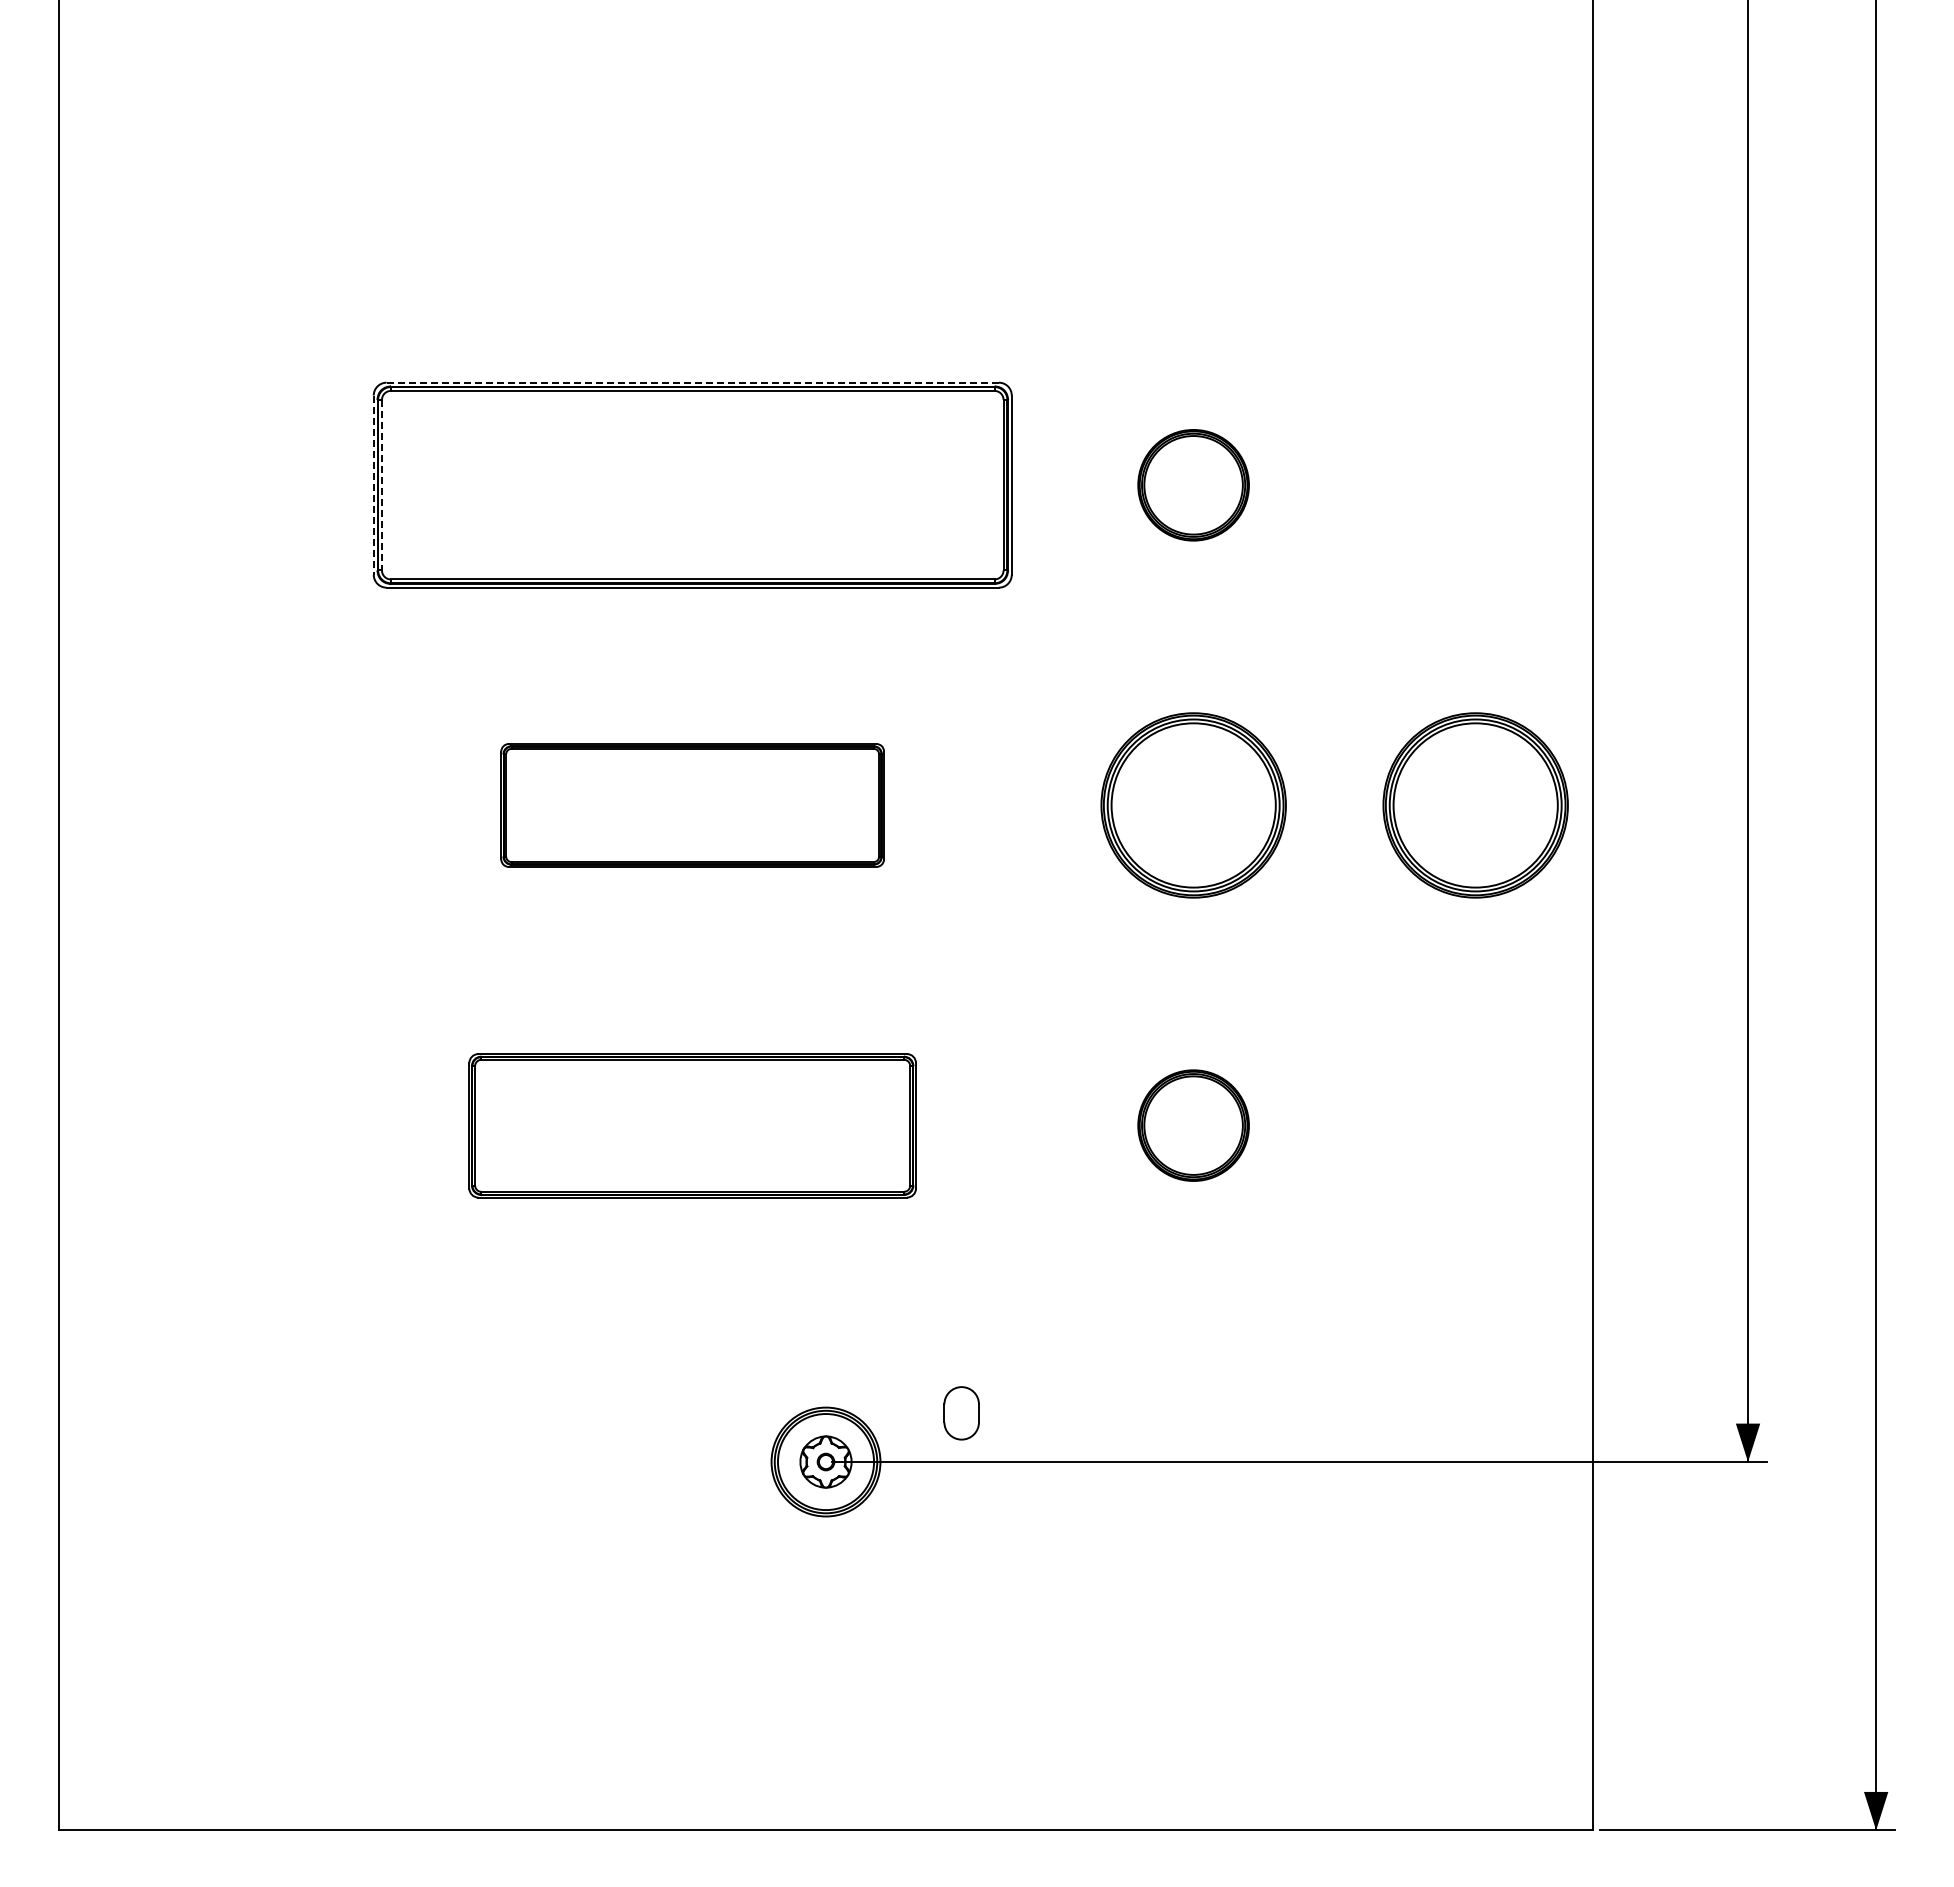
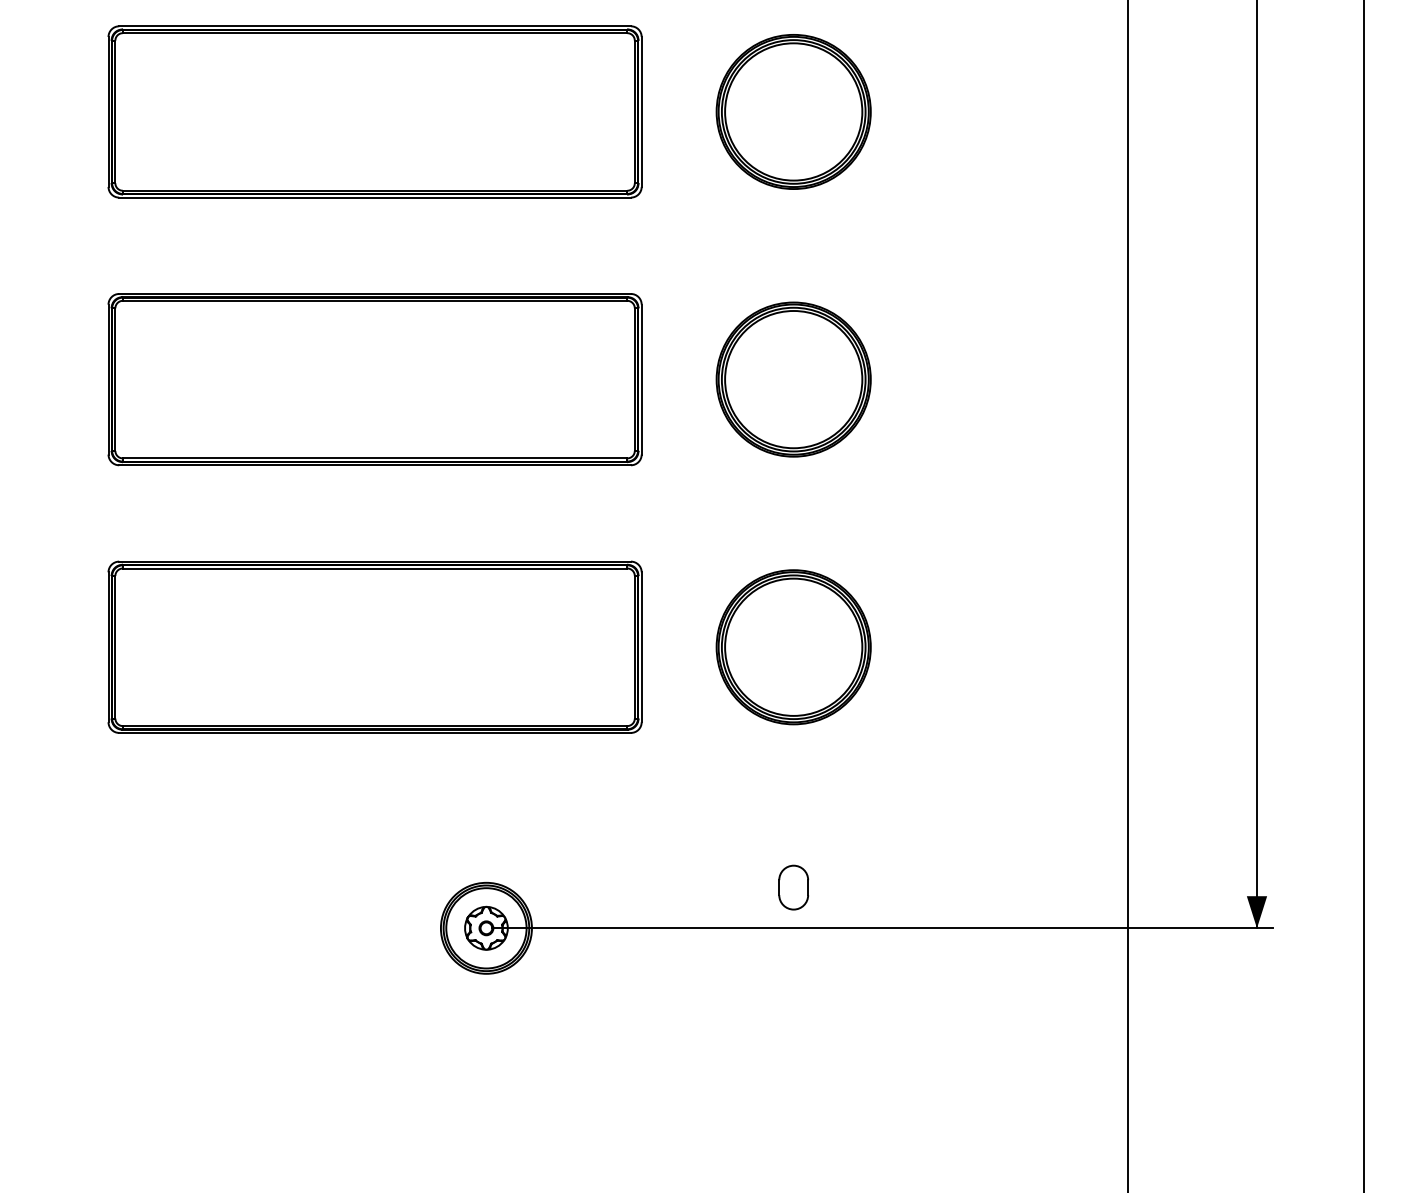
line: (692, 382) -> (374, 26), dashed -> solid
line: (373, 485) -> (108, 112), dashed -> solid
line: (382, 485) -> (115, 112), dashed -> solid
part: (1193, 485) -> (793, 112), size x1.67
part: (692, 805) -> (374, 379), size x1.67
part: (1475, 805) -> (1029, 379), removed
part: (692, 1125) -> (374, 647), size x1.43
part: (1193, 1125) -> (793, 647), size x1.67
part: (961, 1413) -> (793, 887), moved

